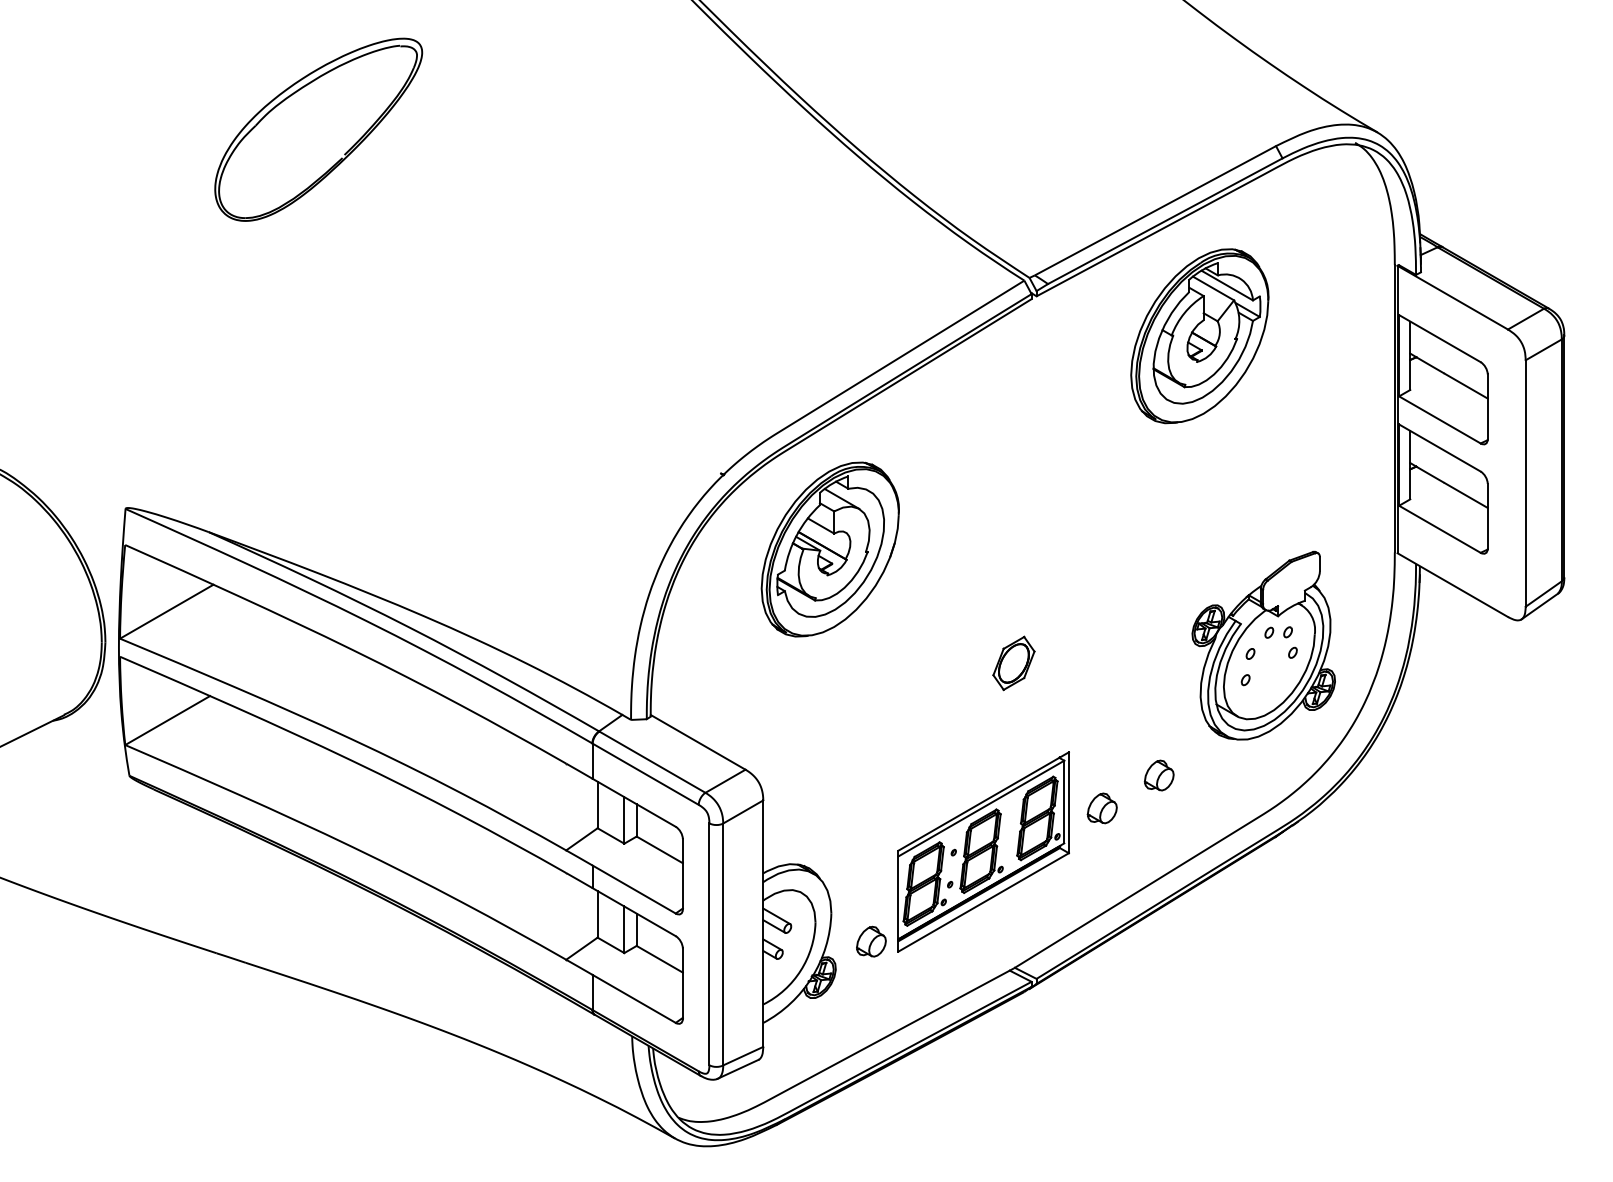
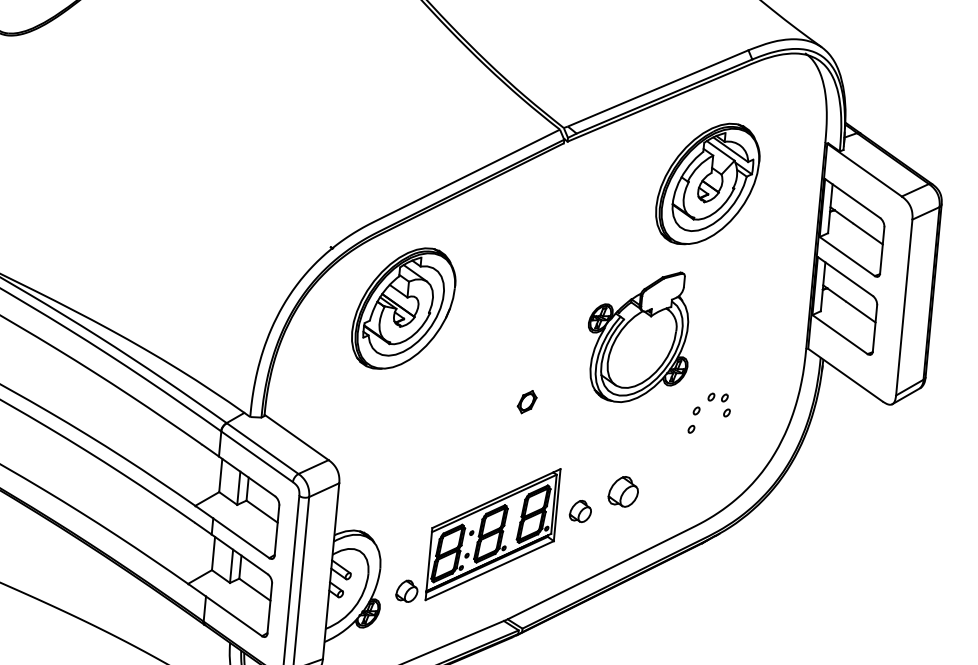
part: (1199, 336) -> (707, 184), moved
part: (1263, 645) -> (638, 336), moved
part: (1013, 663) -> (526, 402), size x0.6
part: (1158, 775) -> (622, 491), size x1.4

